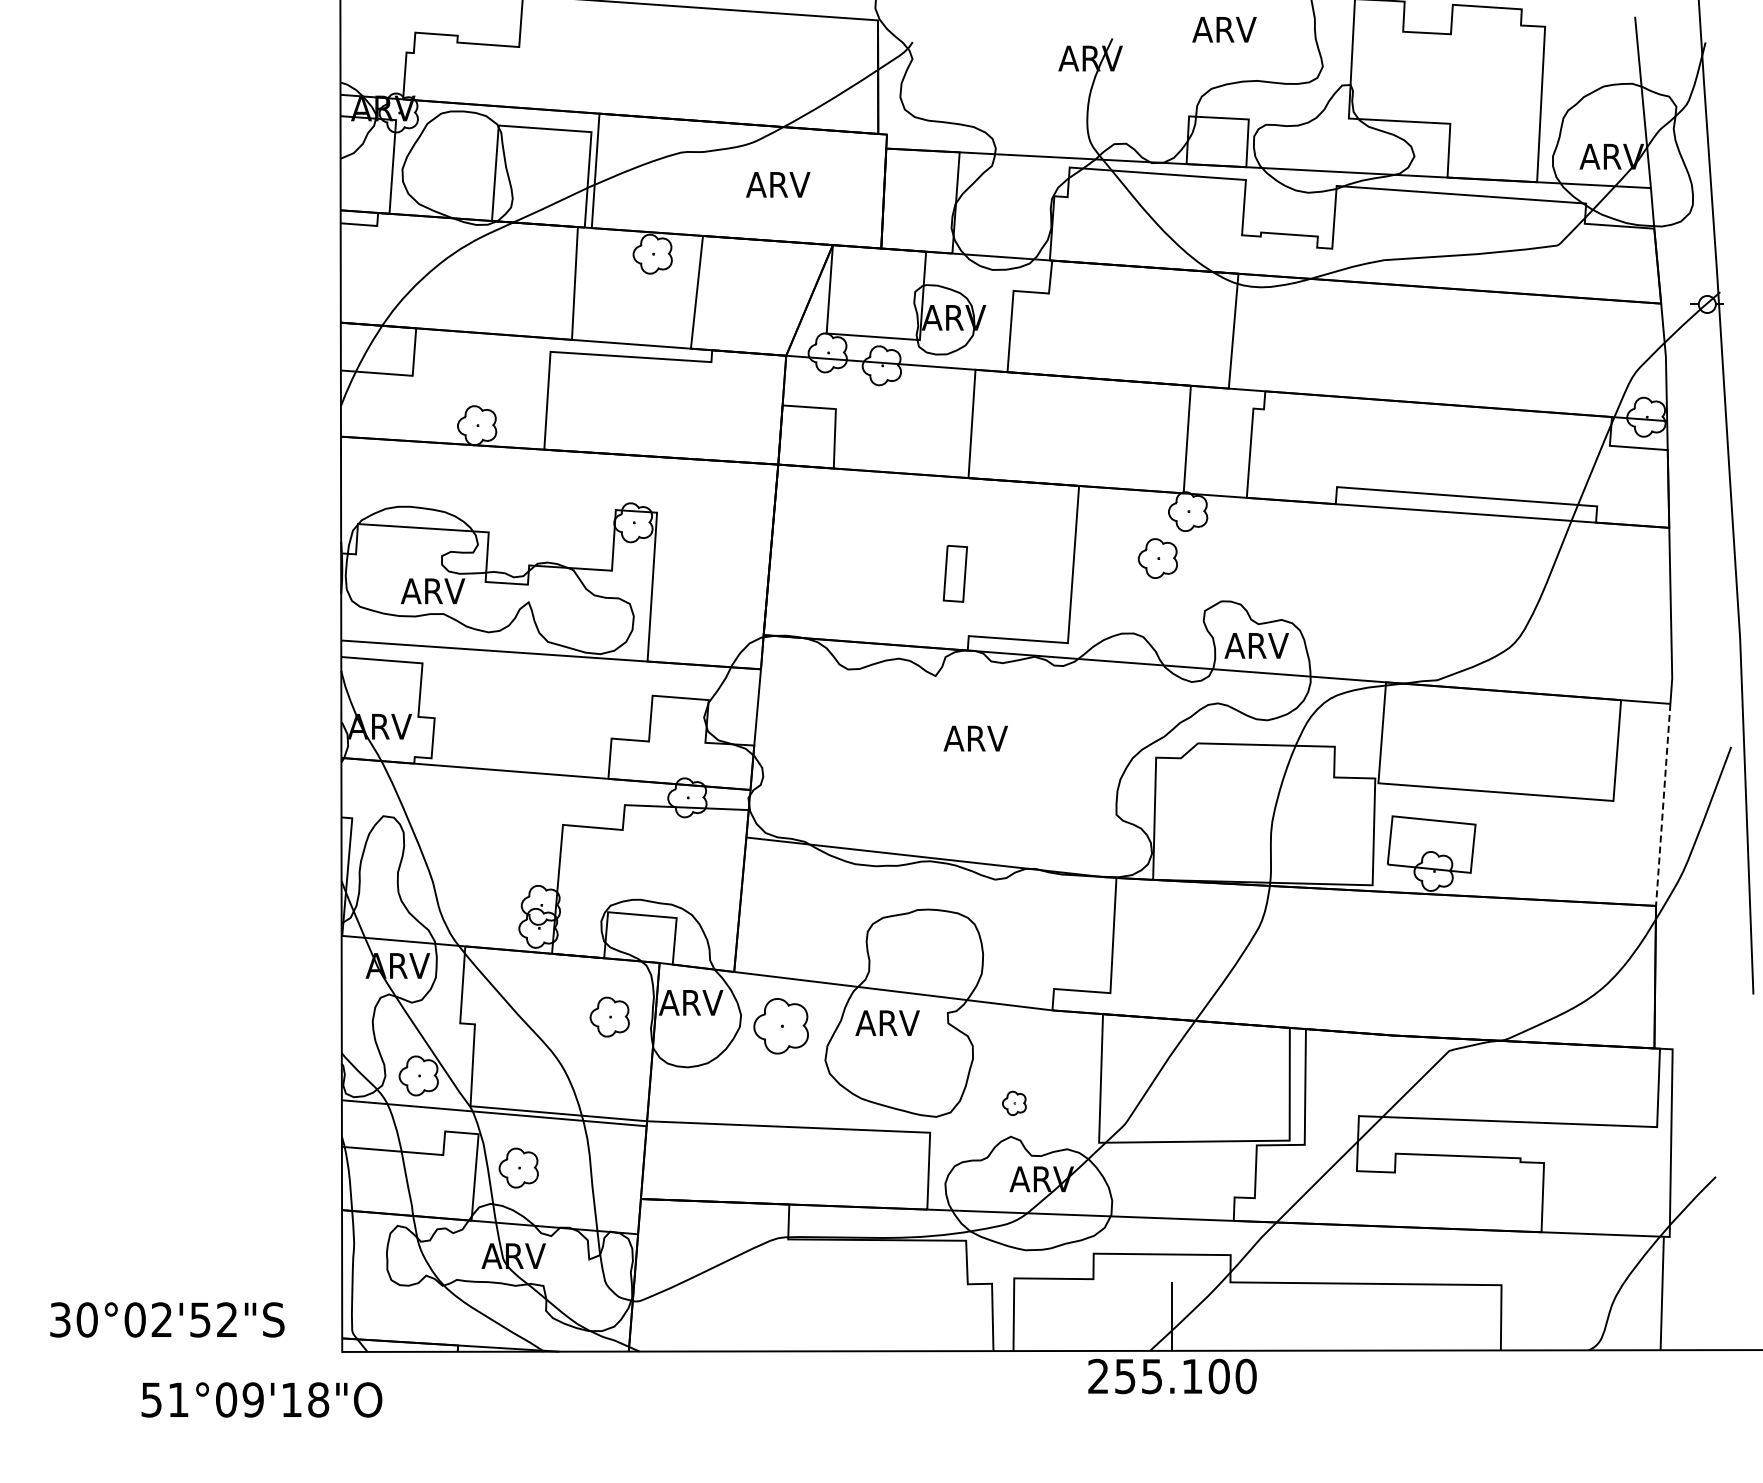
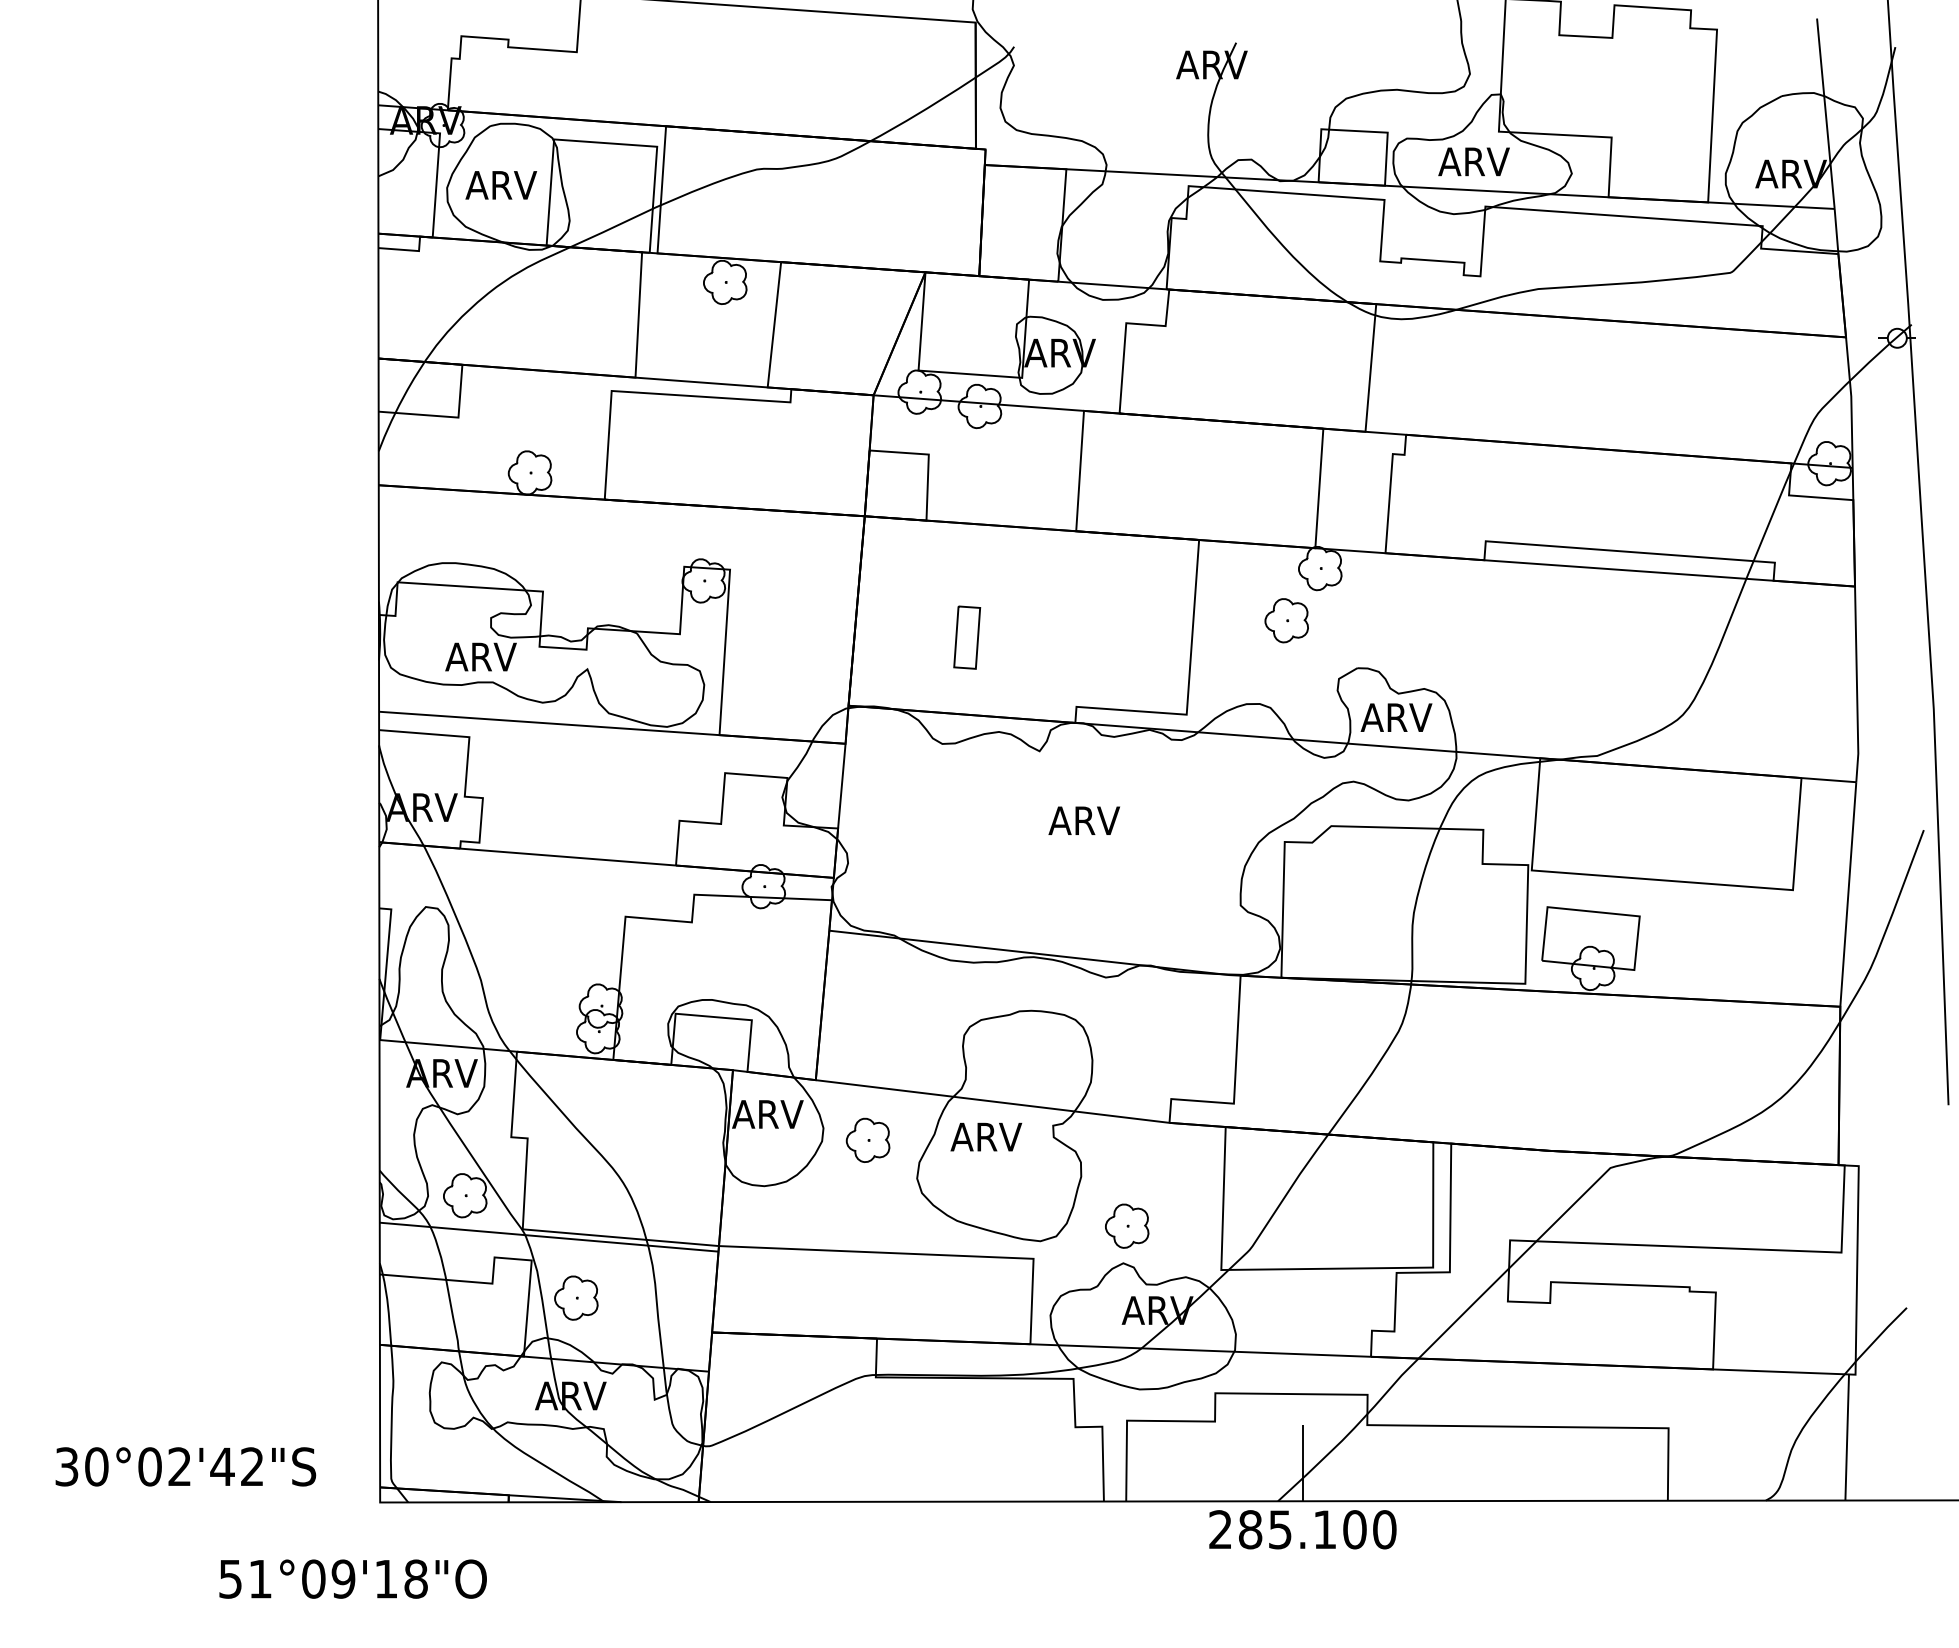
text: (1224, 29) -> (1474, 161), moved
text: (778, 184) -> (501, 184), moved
part: (954, 573) -> (966, 637), moved
line: (1663, 805) -> (1848, 895), dashed -> solid
part: (609, 1016) -> (677, 1129), removed
part: (781, 1025) -> (868, 1139), size x0.71
part: (1014, 1103) -> (1127, 1226), size x1.67
text: (200, 1319) -> (222, 1466), 30°02'52"S -> 30°02'42"S
text: (1125, 1376) -> (1250, 1529), 255.100 -> 285.100
text: (261, 1399) -> (352, 1578), moved

